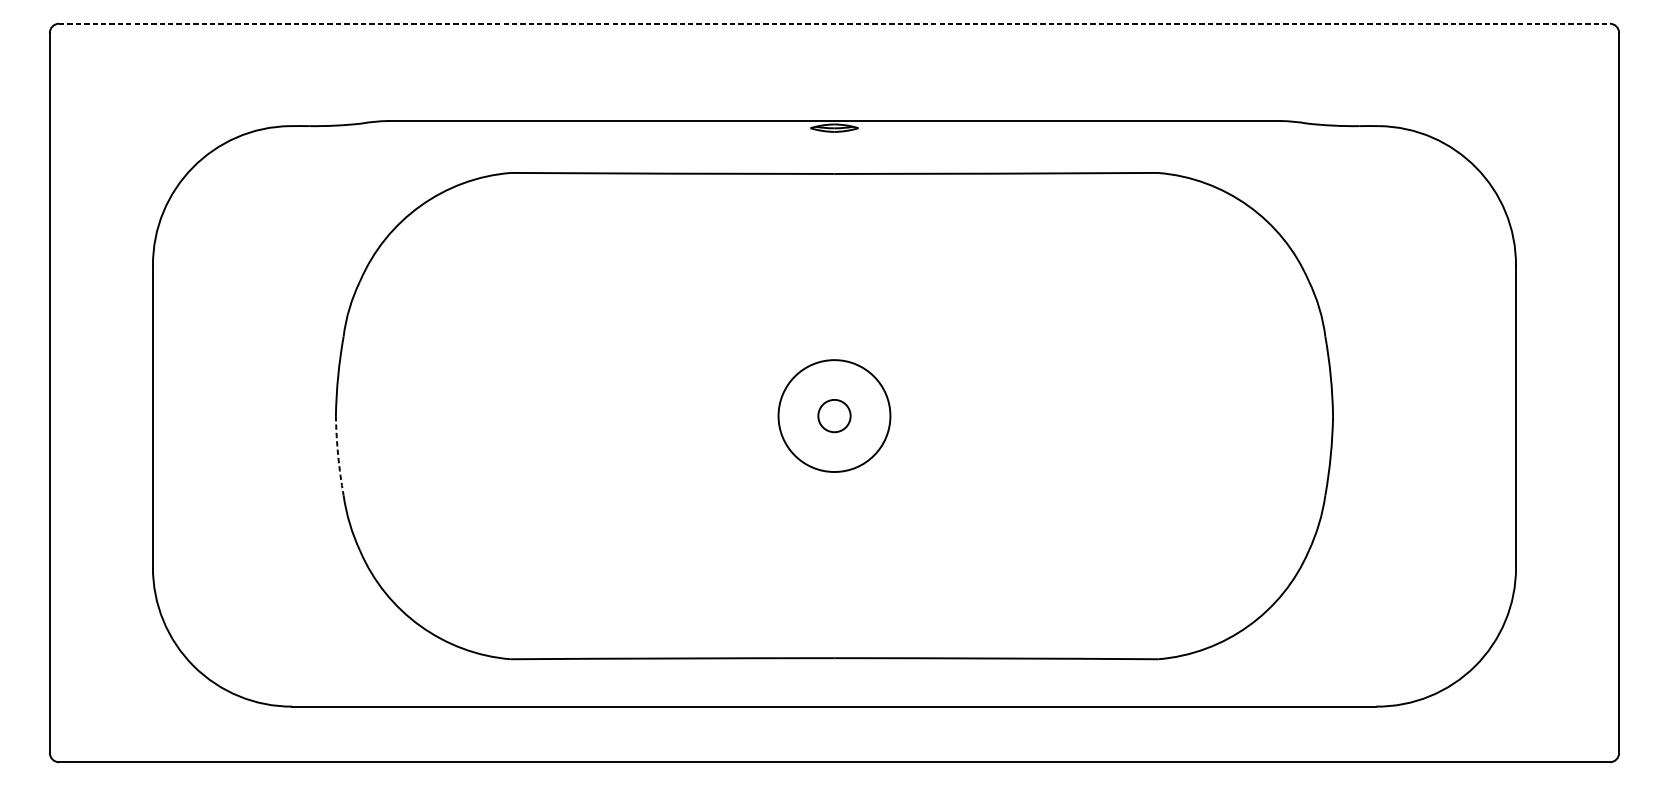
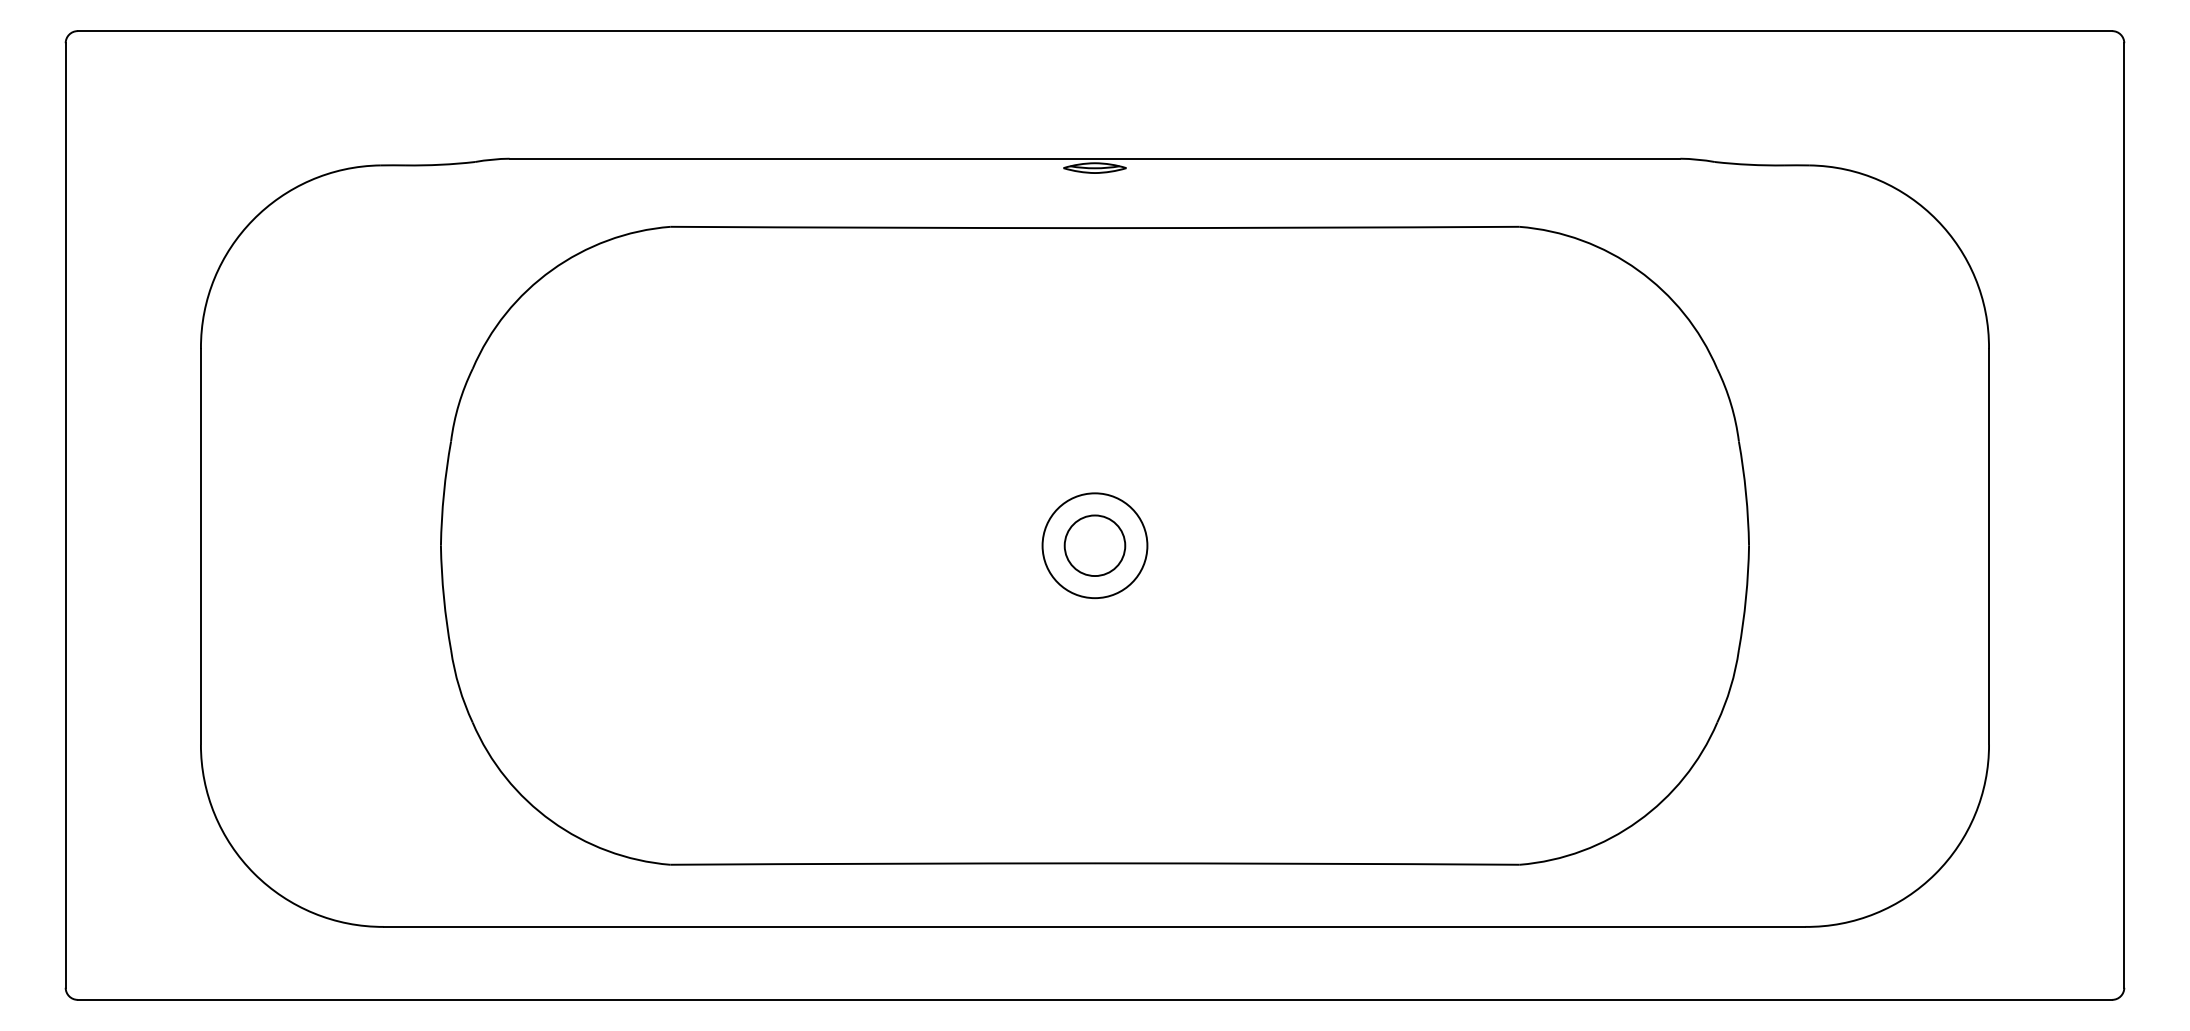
line: (834, 24) -> (1095, 31), dashed -> solid
circle: (834, 415) -> (1094, 545), size x0.71
circle: (834, 415) -> (1094, 545), size x1.43
arc: (337, 456) -> (443, 598), dashed -> solid

